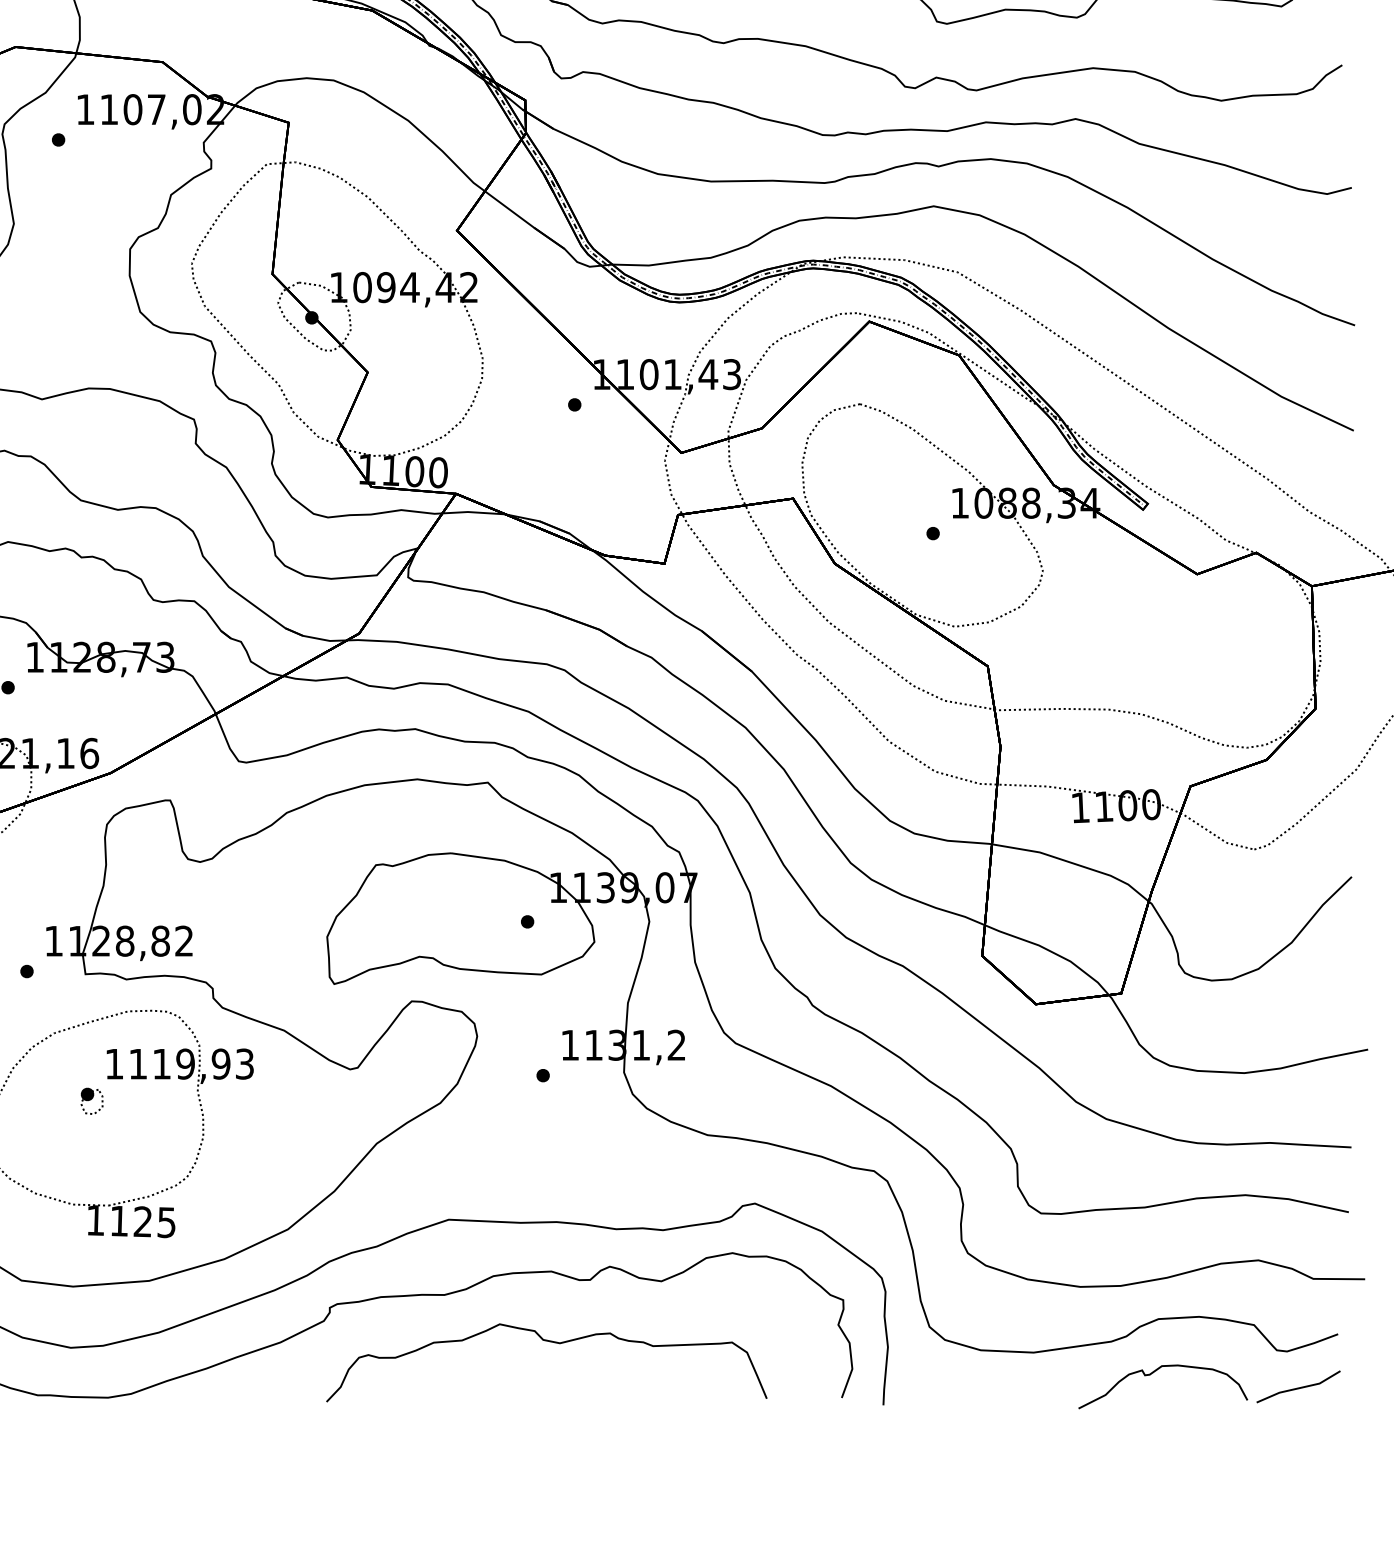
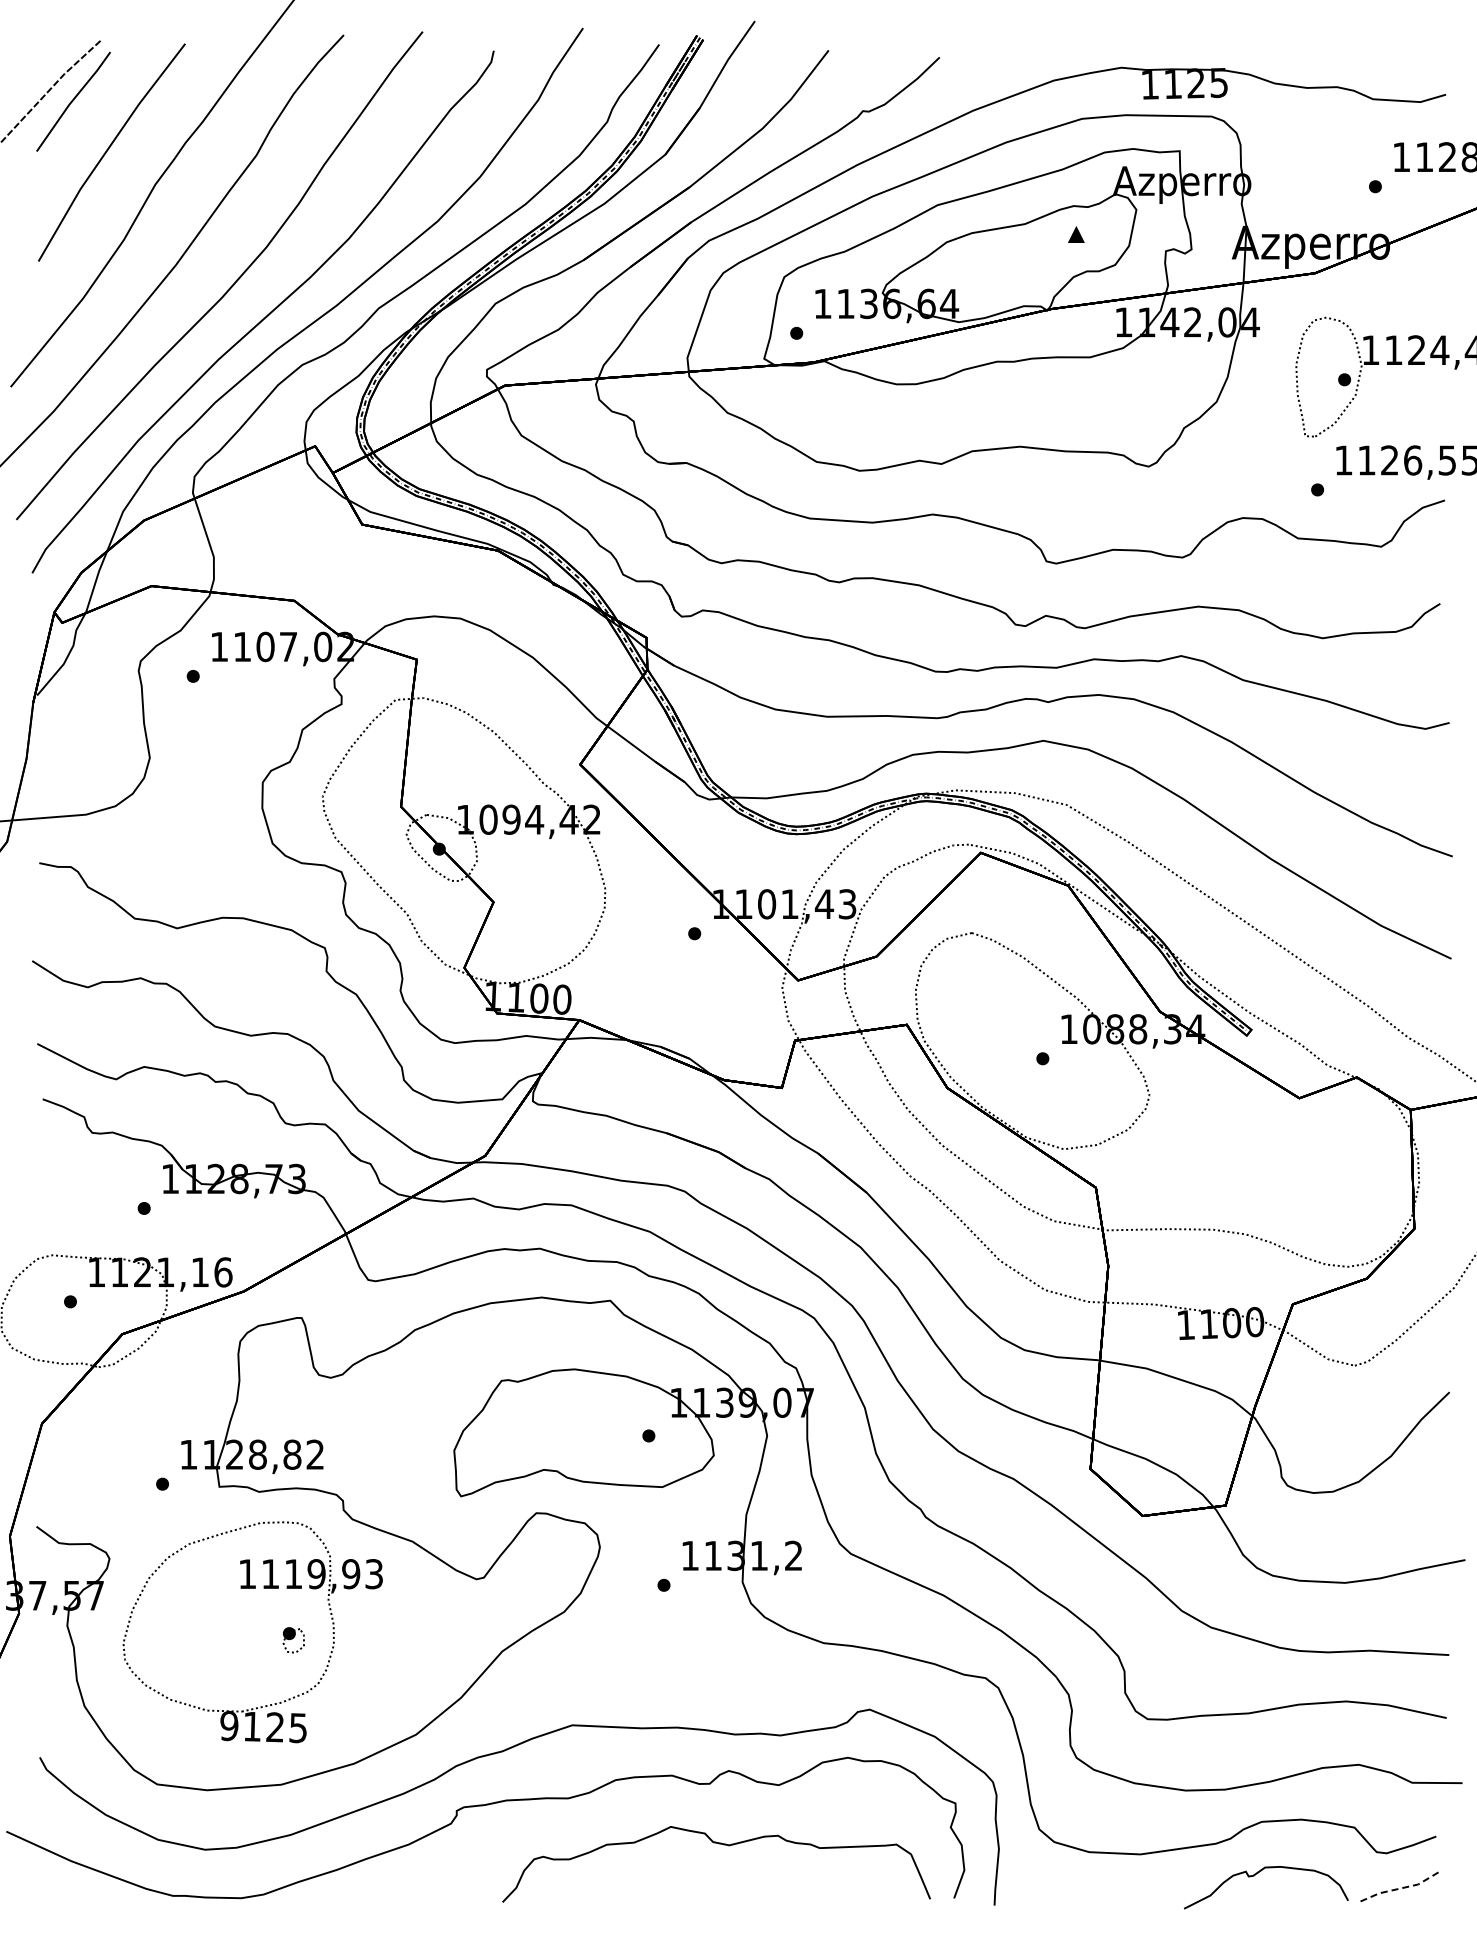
part: (91, 1101) -> (293, 1640), moved
text: (95, 1219) -> (229, 1725), 1125 -> 9125
curve: (548, 1342) -> (718, 1844), moved
line: (1298, 1388) -> (1397, 1889), solid -> dashed

